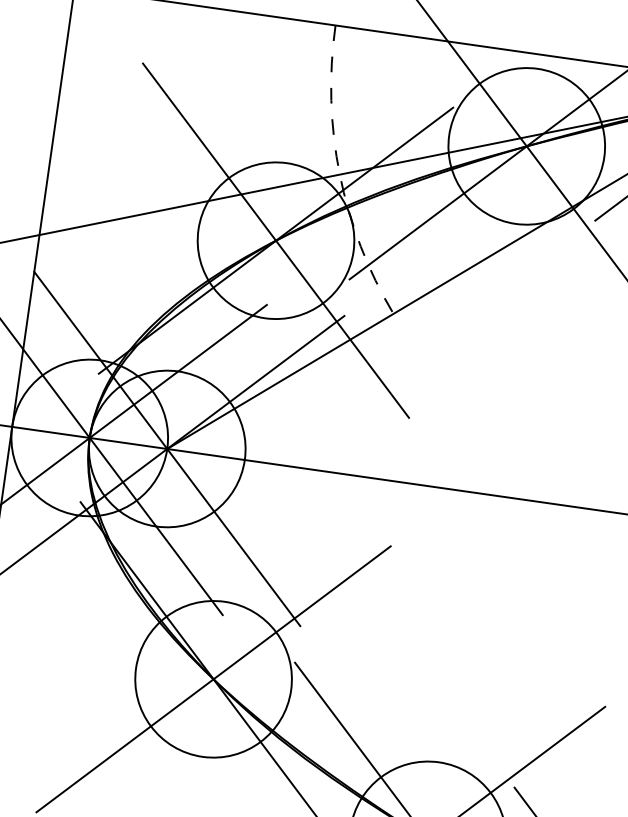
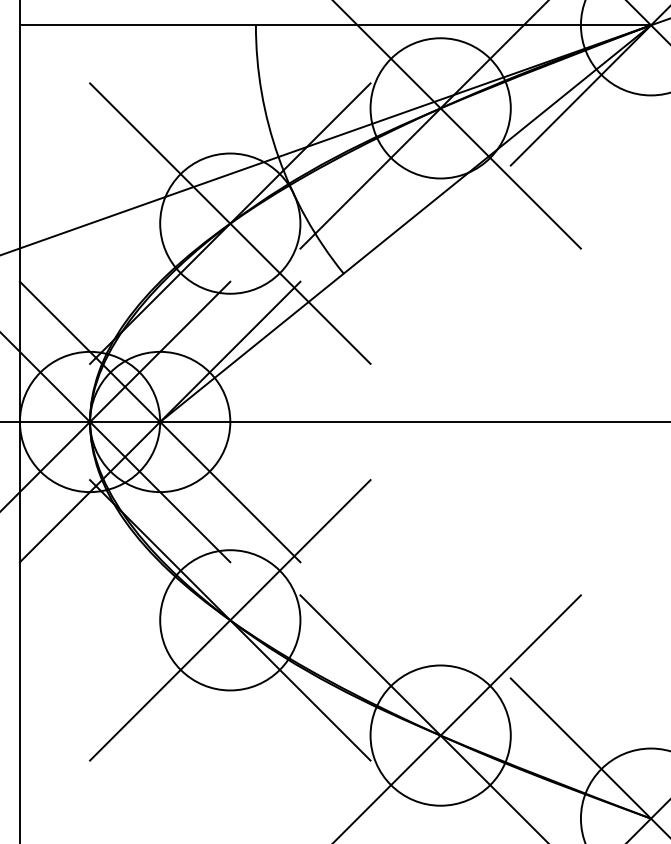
arc: (339, 175) -> (278, 157), dashed -> solid

